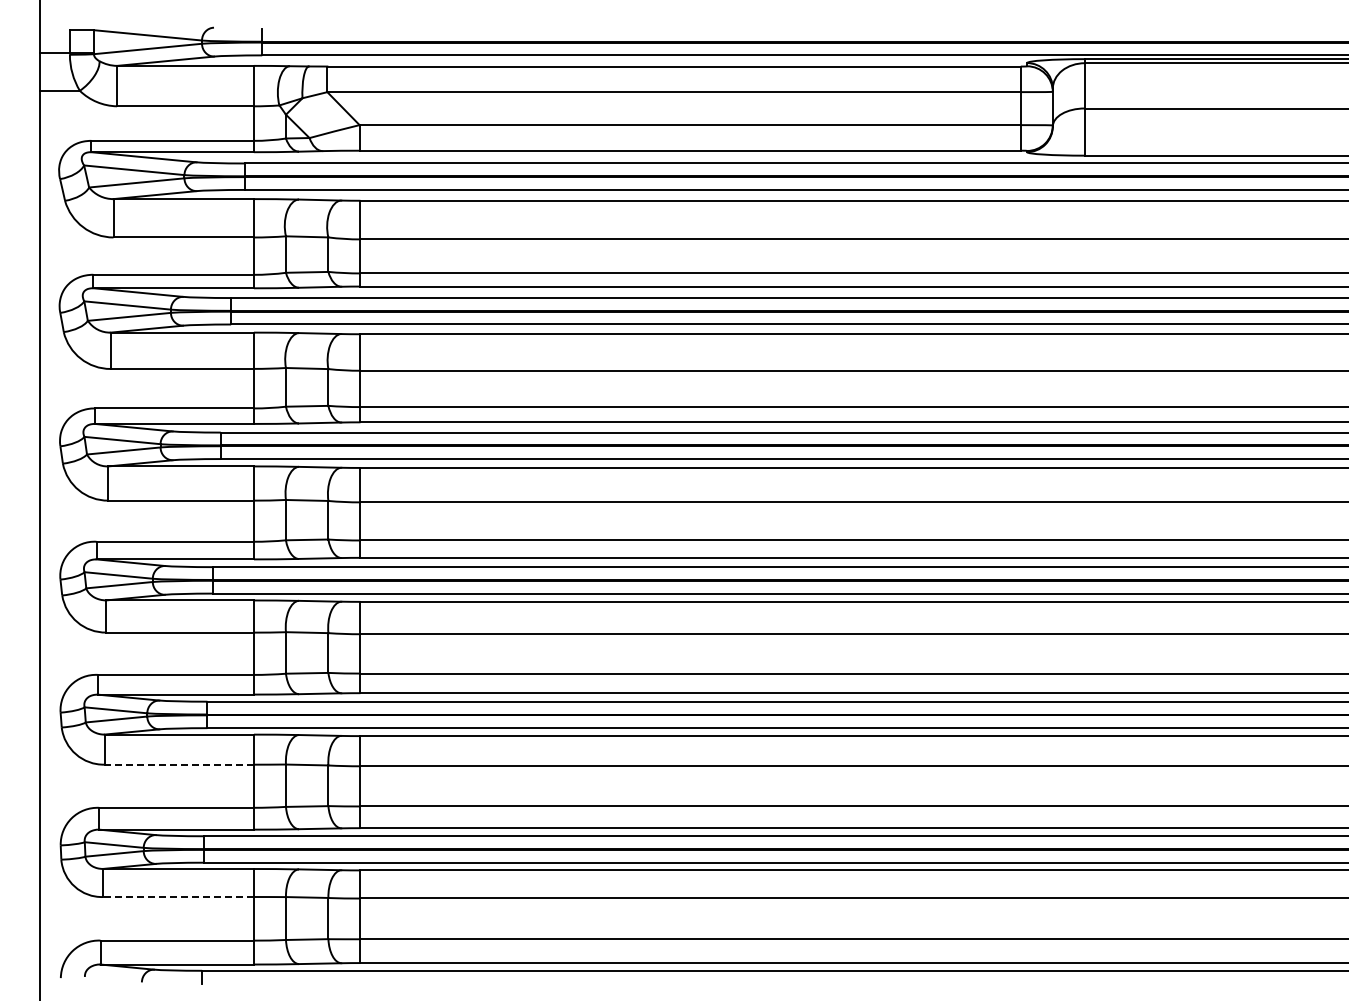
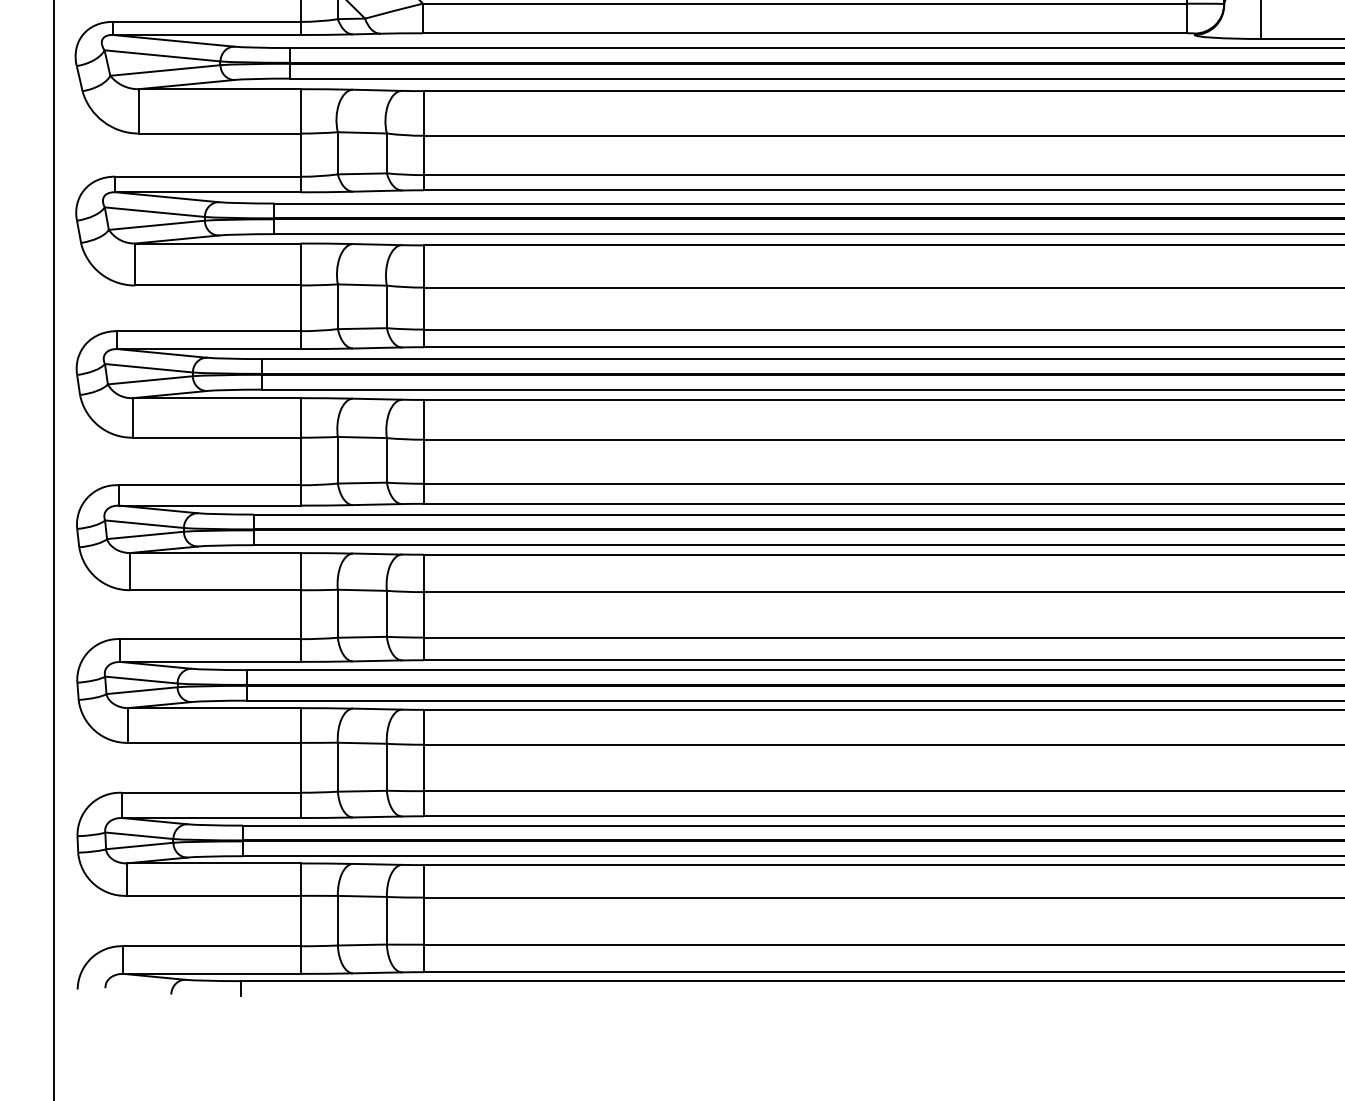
line: (179, 764) -> (214, 742), dashed -> solid
line: (178, 896) -> (213, 895), dashed -> solid

